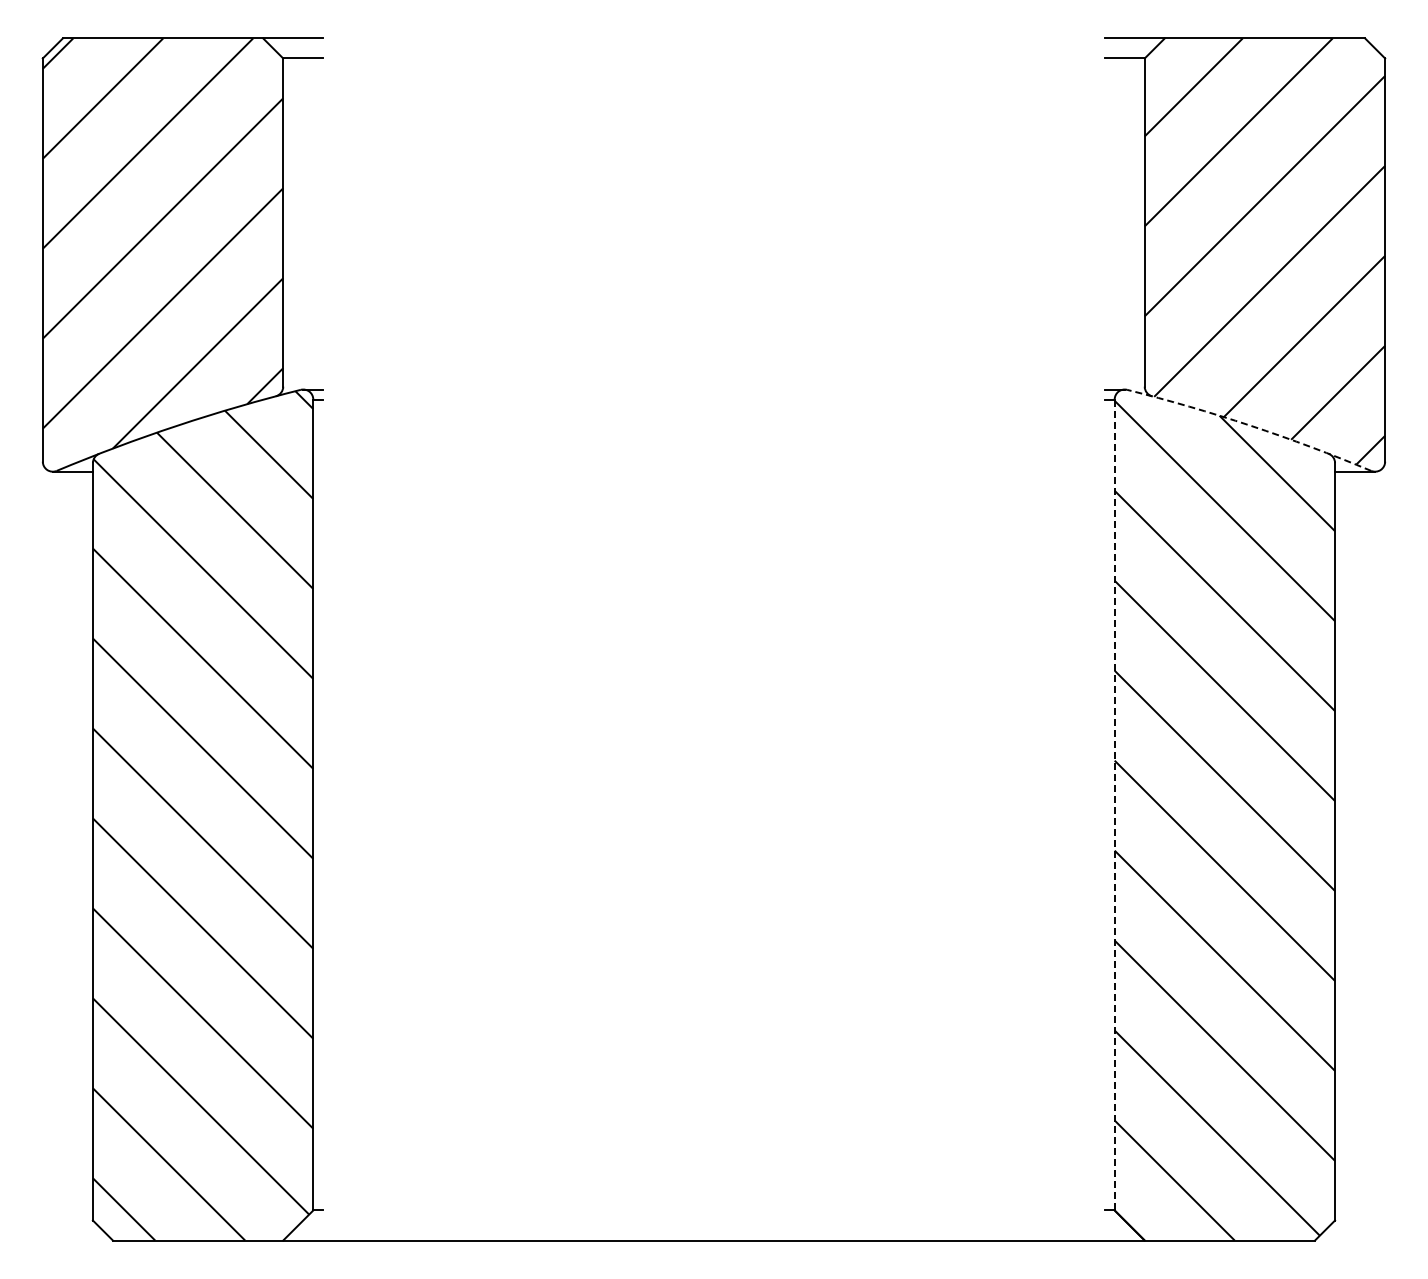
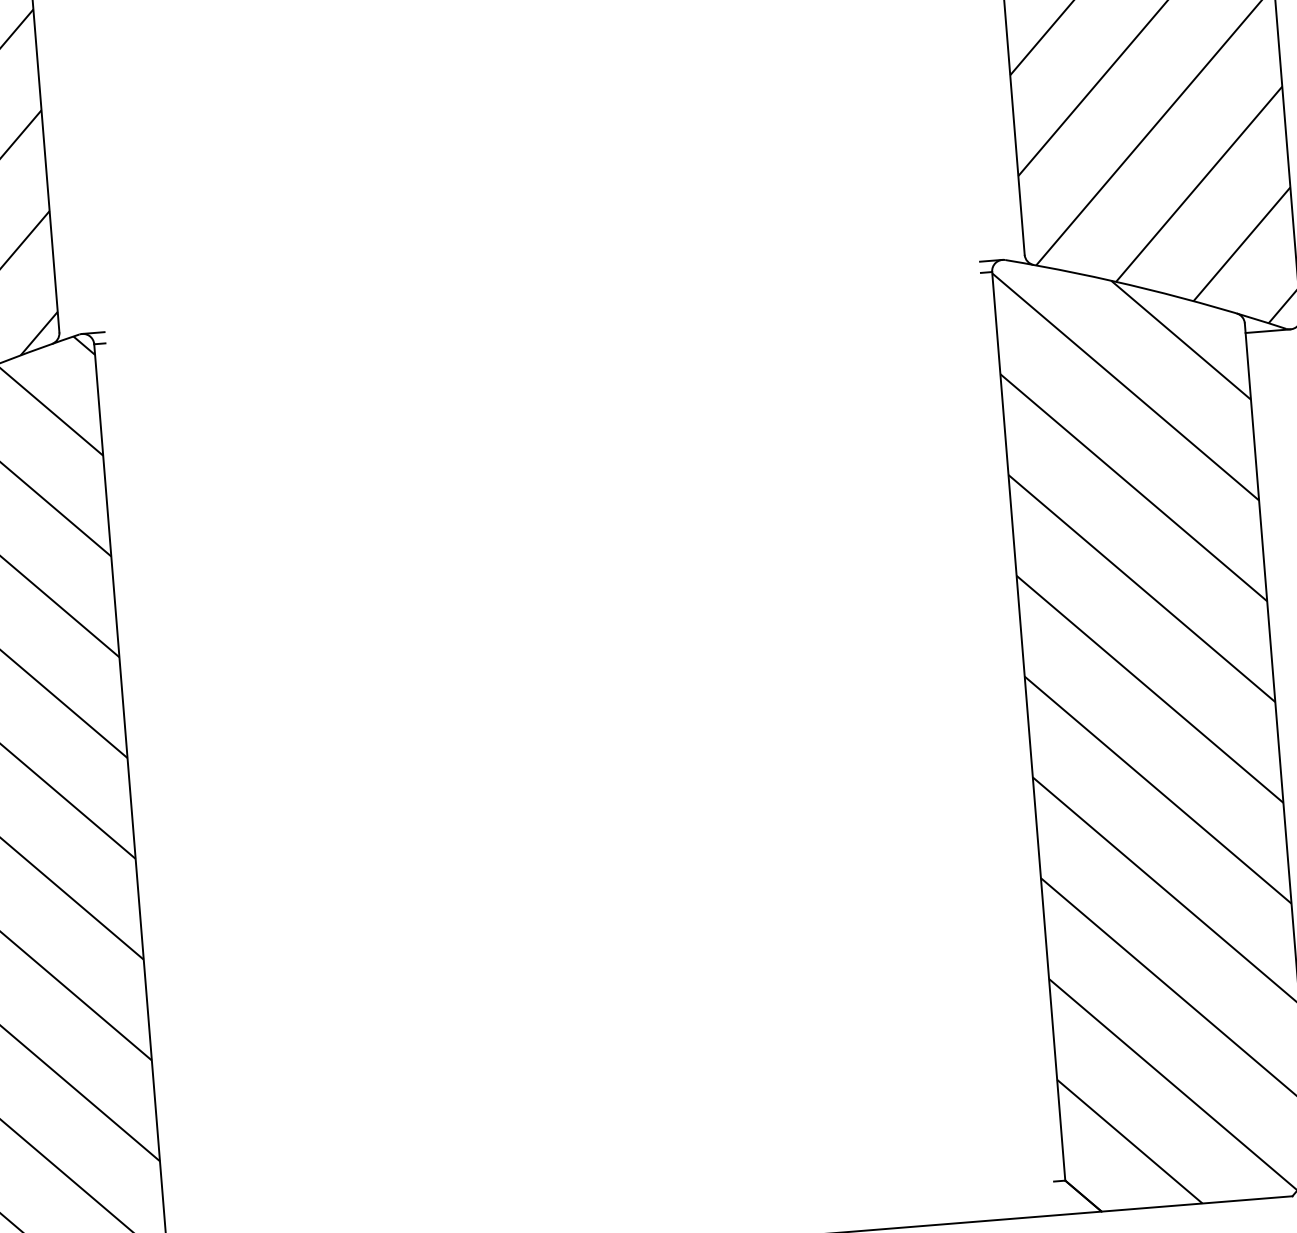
arc: (1250, 425) -> (1146, 288), dashed -> solid
line: (1114, 805) -> (1028, 726), dashed -> solid

